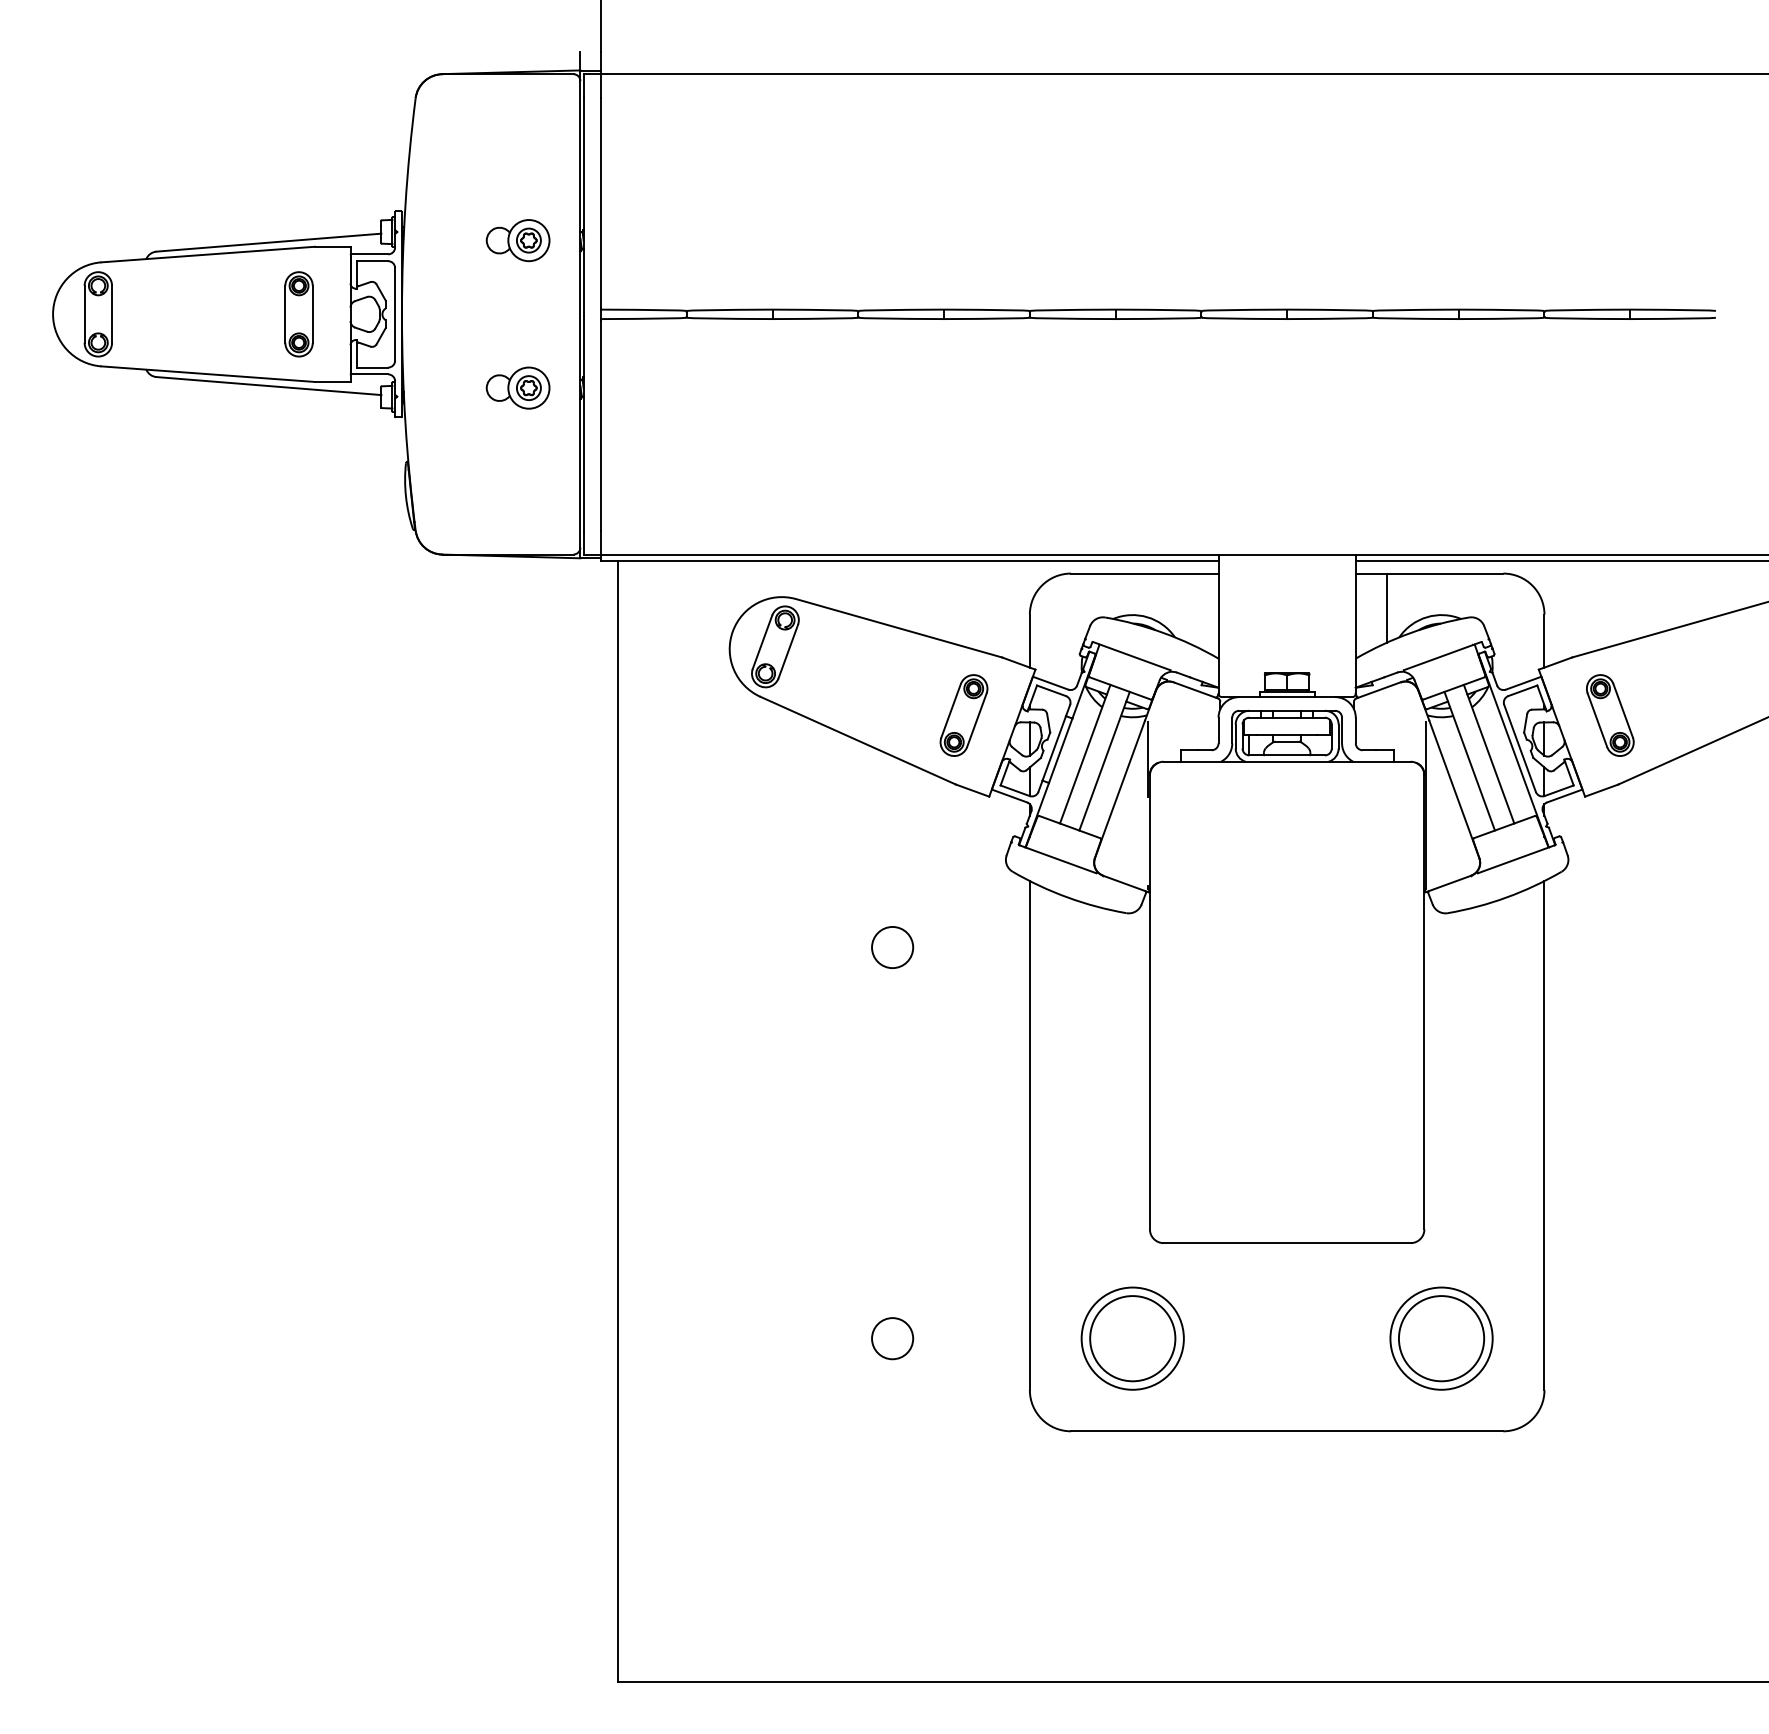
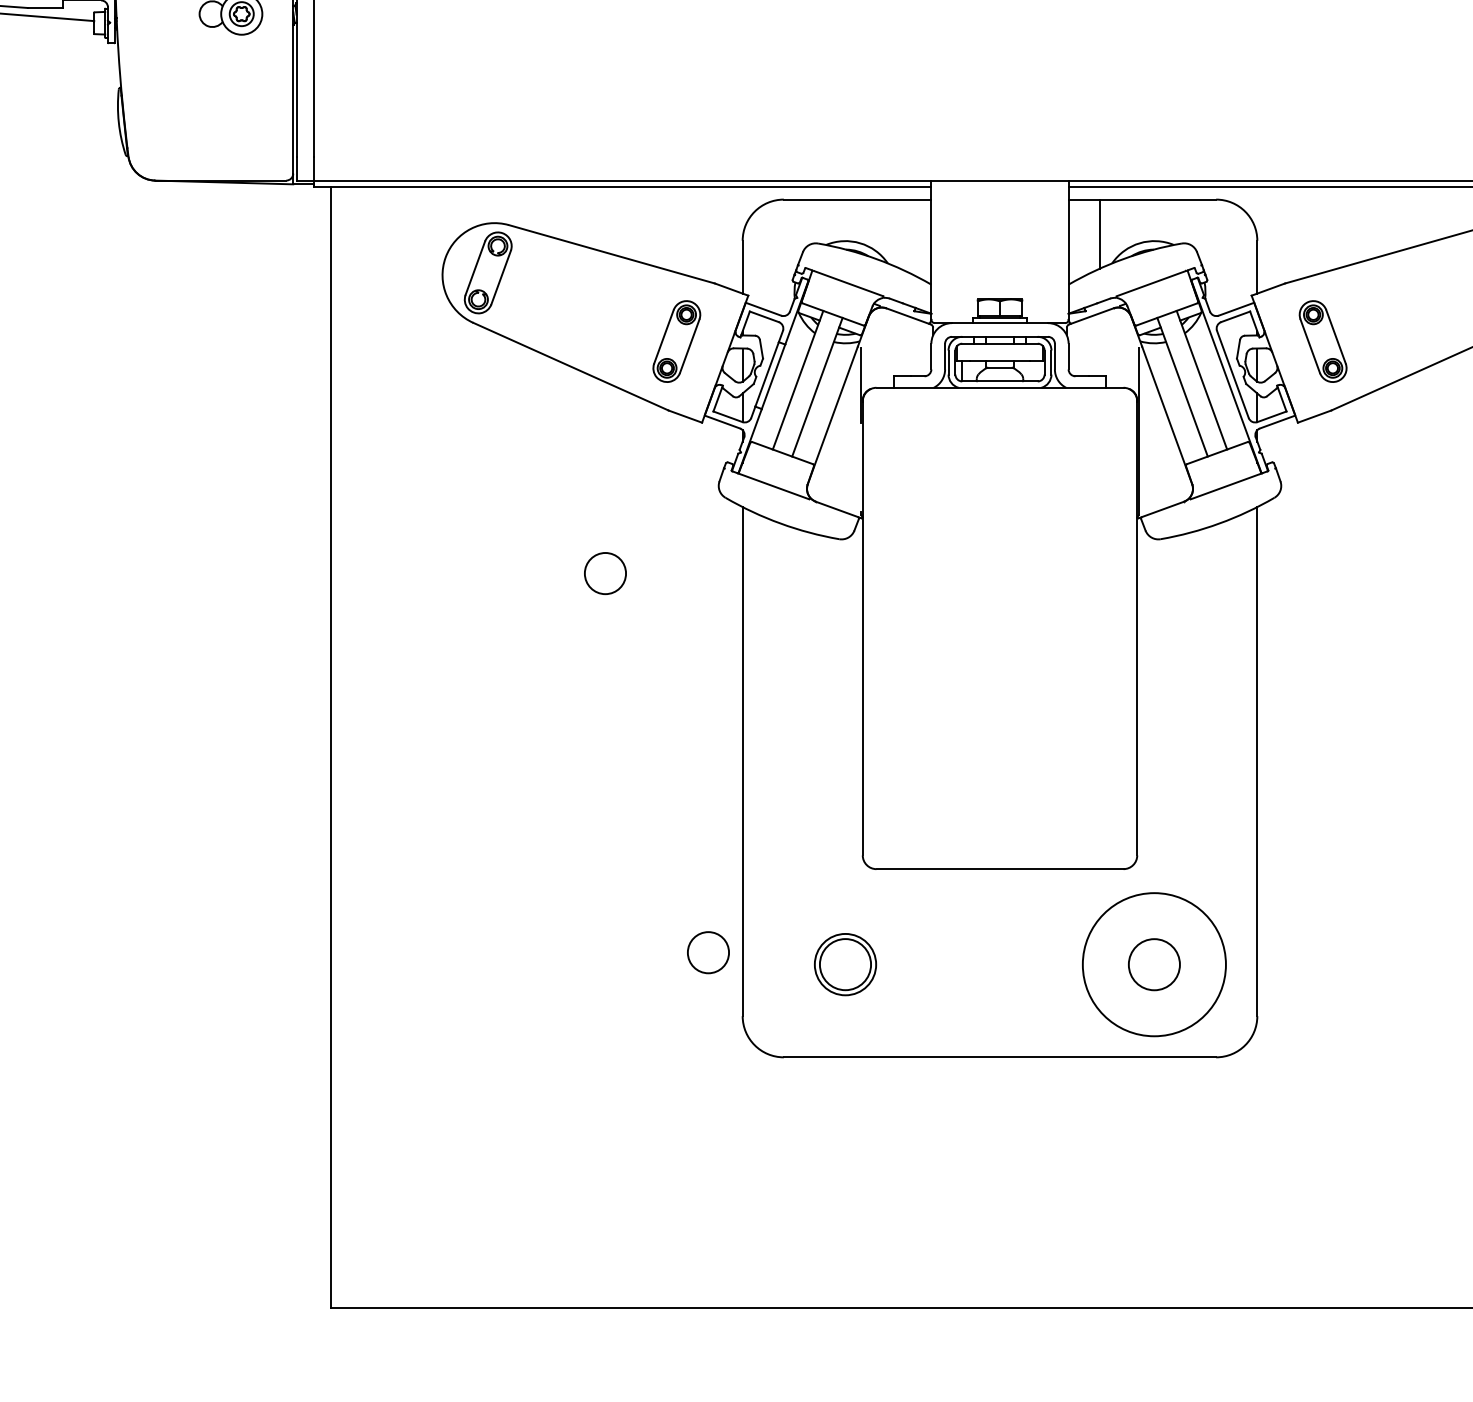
circle: (892, 1338) -> (708, 952), moved
part: (1132, 1338) -> (845, 964), size x0.6
circle: (1441, 1338) -> (1154, 964), size x0.6
circle: (1441, 1338) -> (1154, 964), size x1.4

